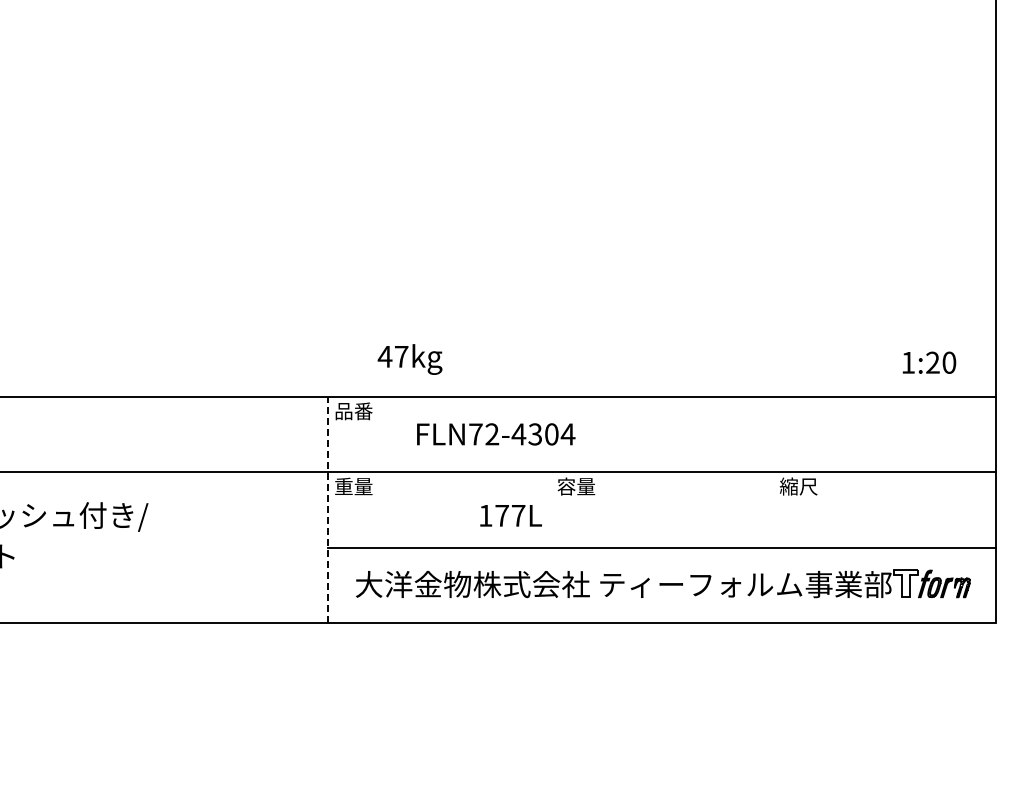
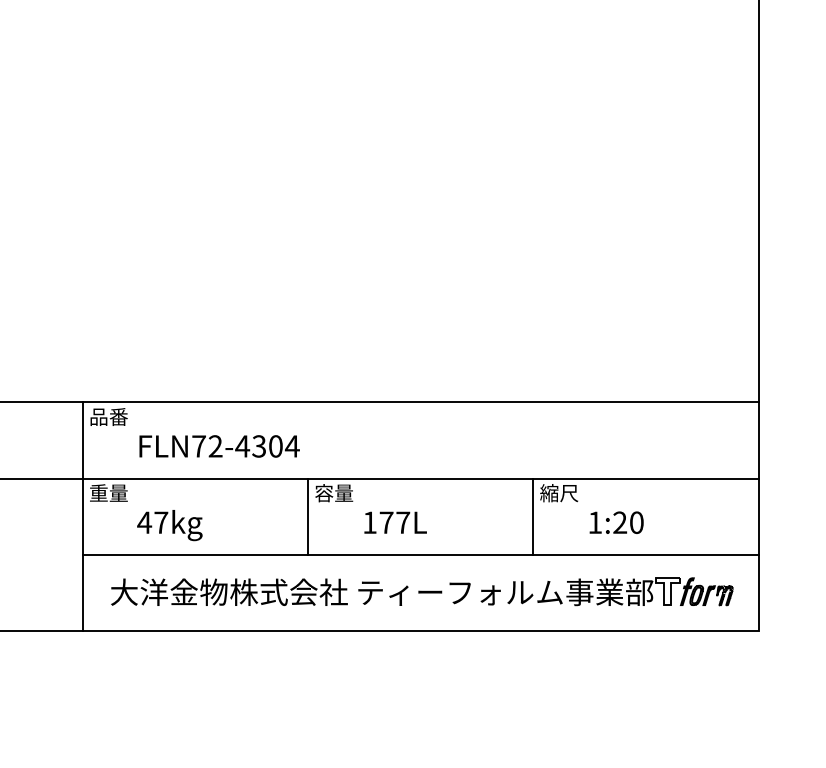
text: (409, 359) -> (169, 525), moved
text: (929, 362) -> (616, 522), moved
text: (496, 434) -> (219, 446), moved
line: (327, 509) -> (82, 516), dashed -> solid
line: (550, 509) -> (307, 516), added
line: (773, 509) -> (533, 516), added
text: (510, 515) -> (395, 522), moved

